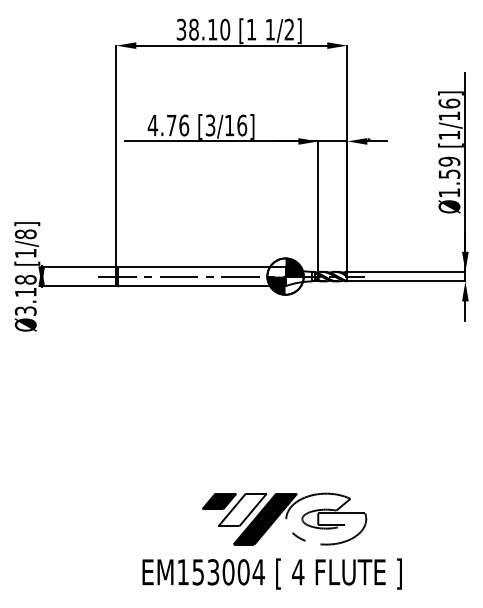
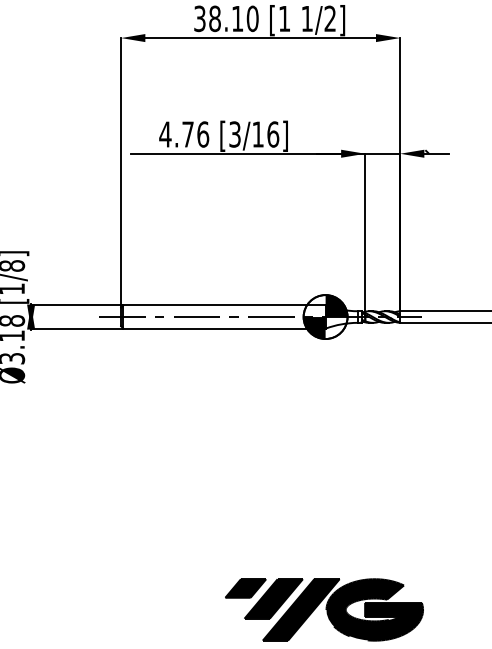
fill: (242, 509) -> (273, 598), added
fill: (326, 518) -> (375, 609), added

